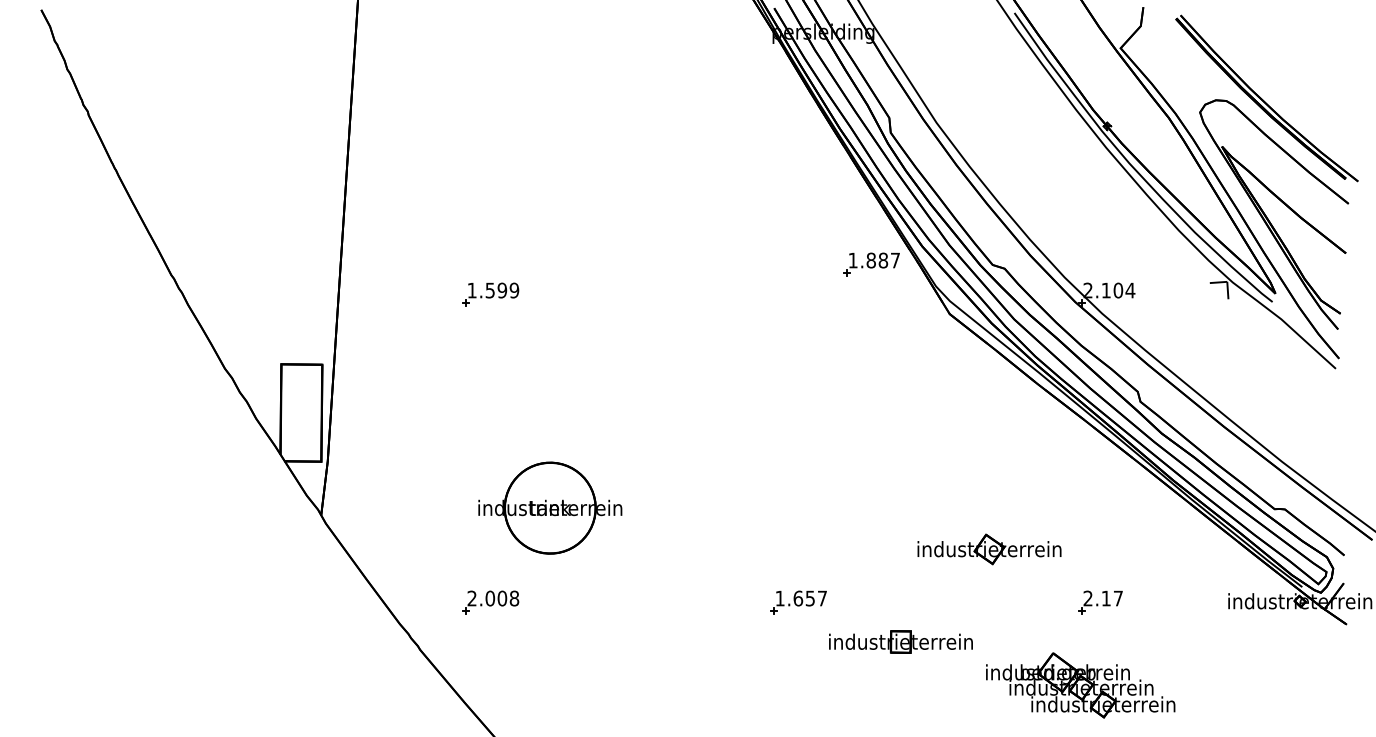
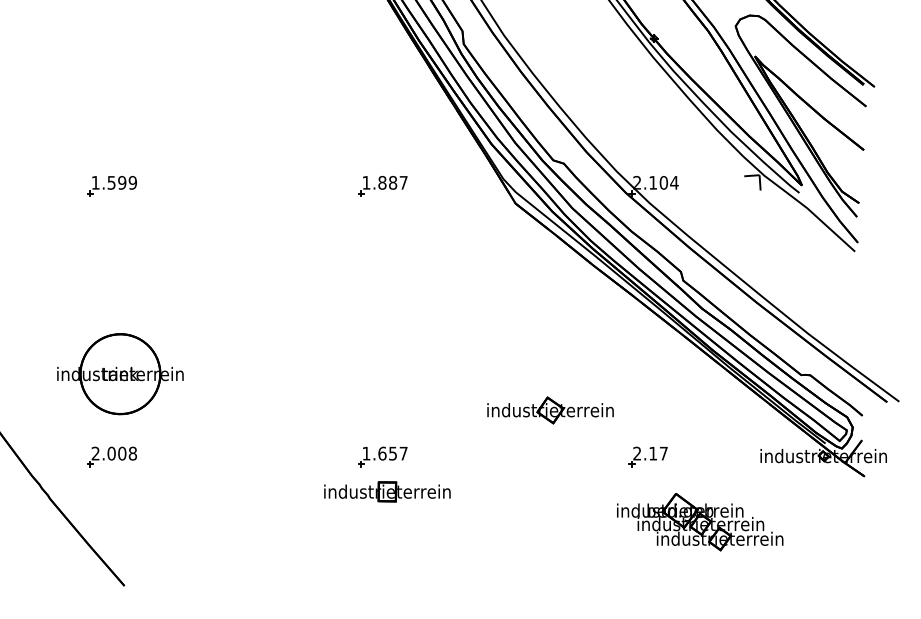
part: (871, 264) -> (382, 186), moved
part: (550, 507) -> (120, 373), moved
part: (900, 641) -> (387, 491), moved
part: (1080, 685) -> (700, 522), moved

